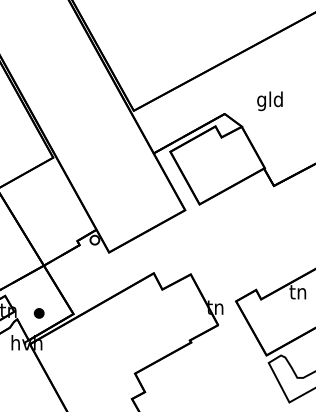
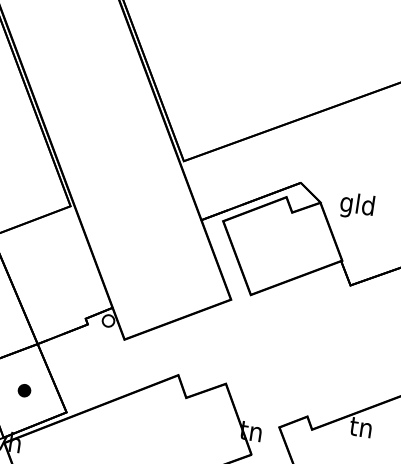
text: (269, 101) -> (356, 206), moved
part: (38, 313) -> (23, 390), moved

